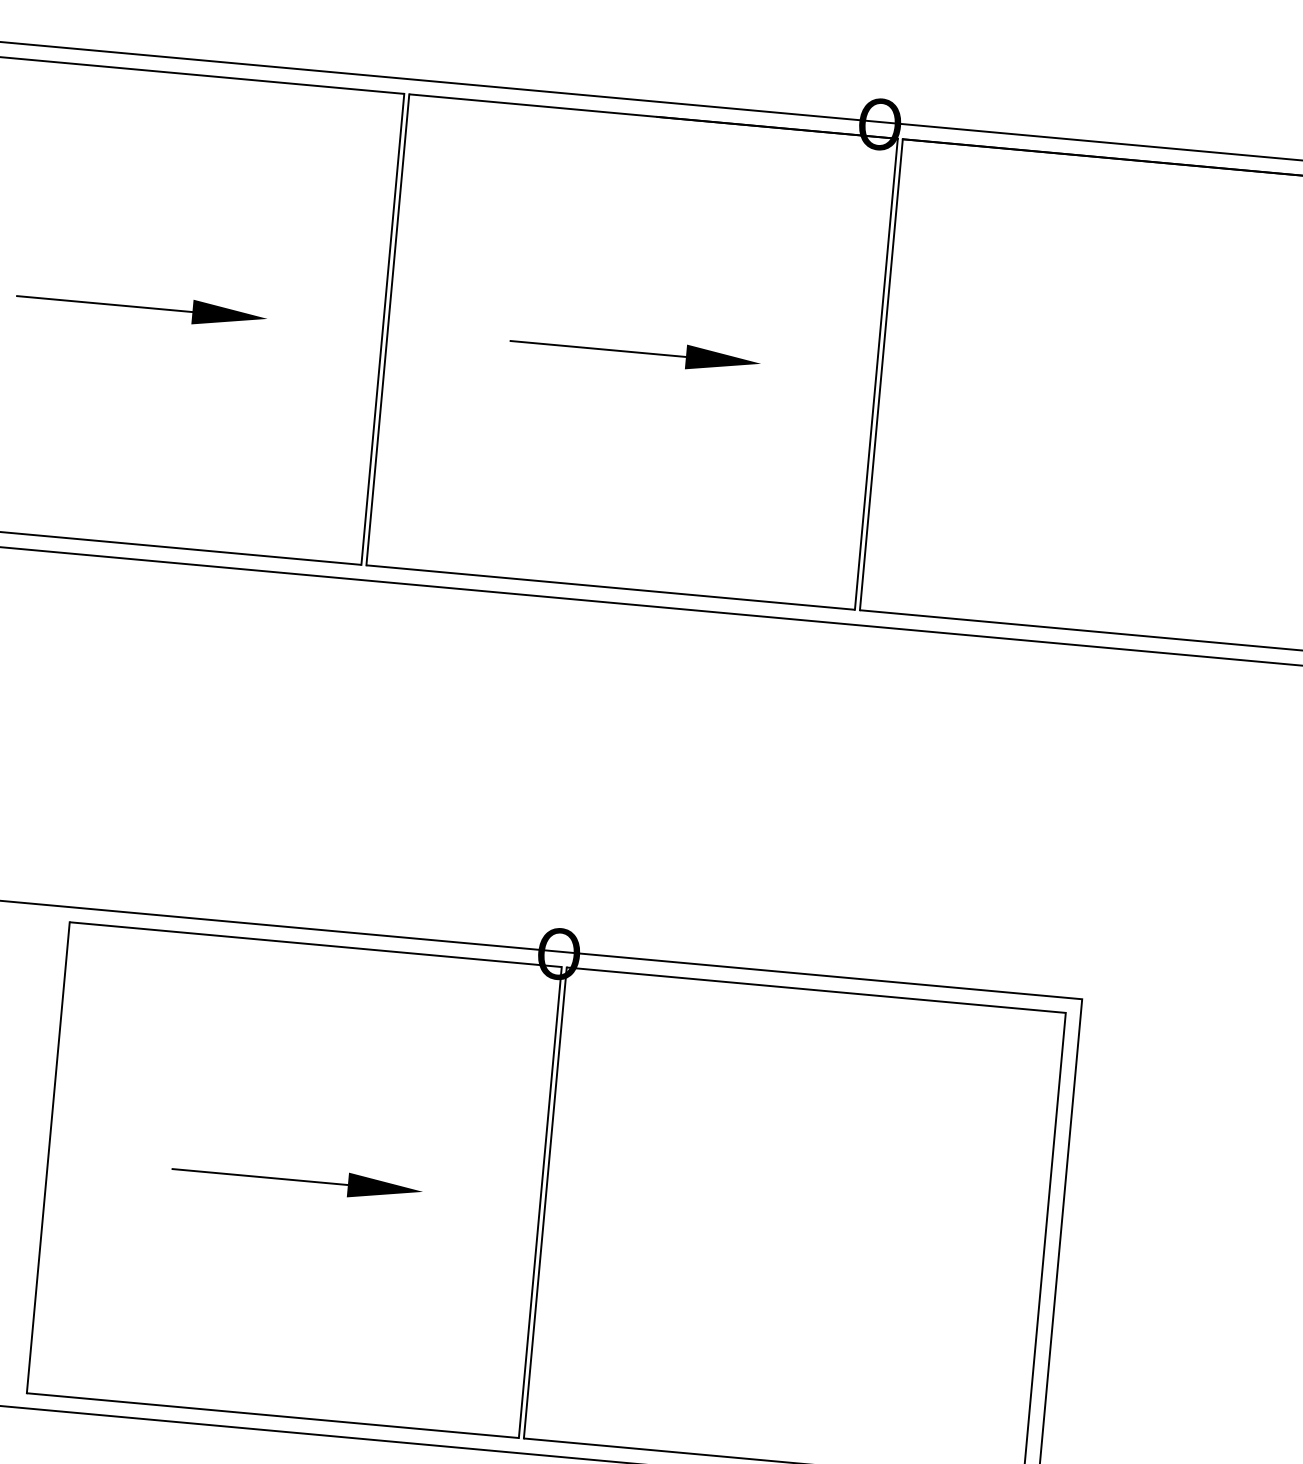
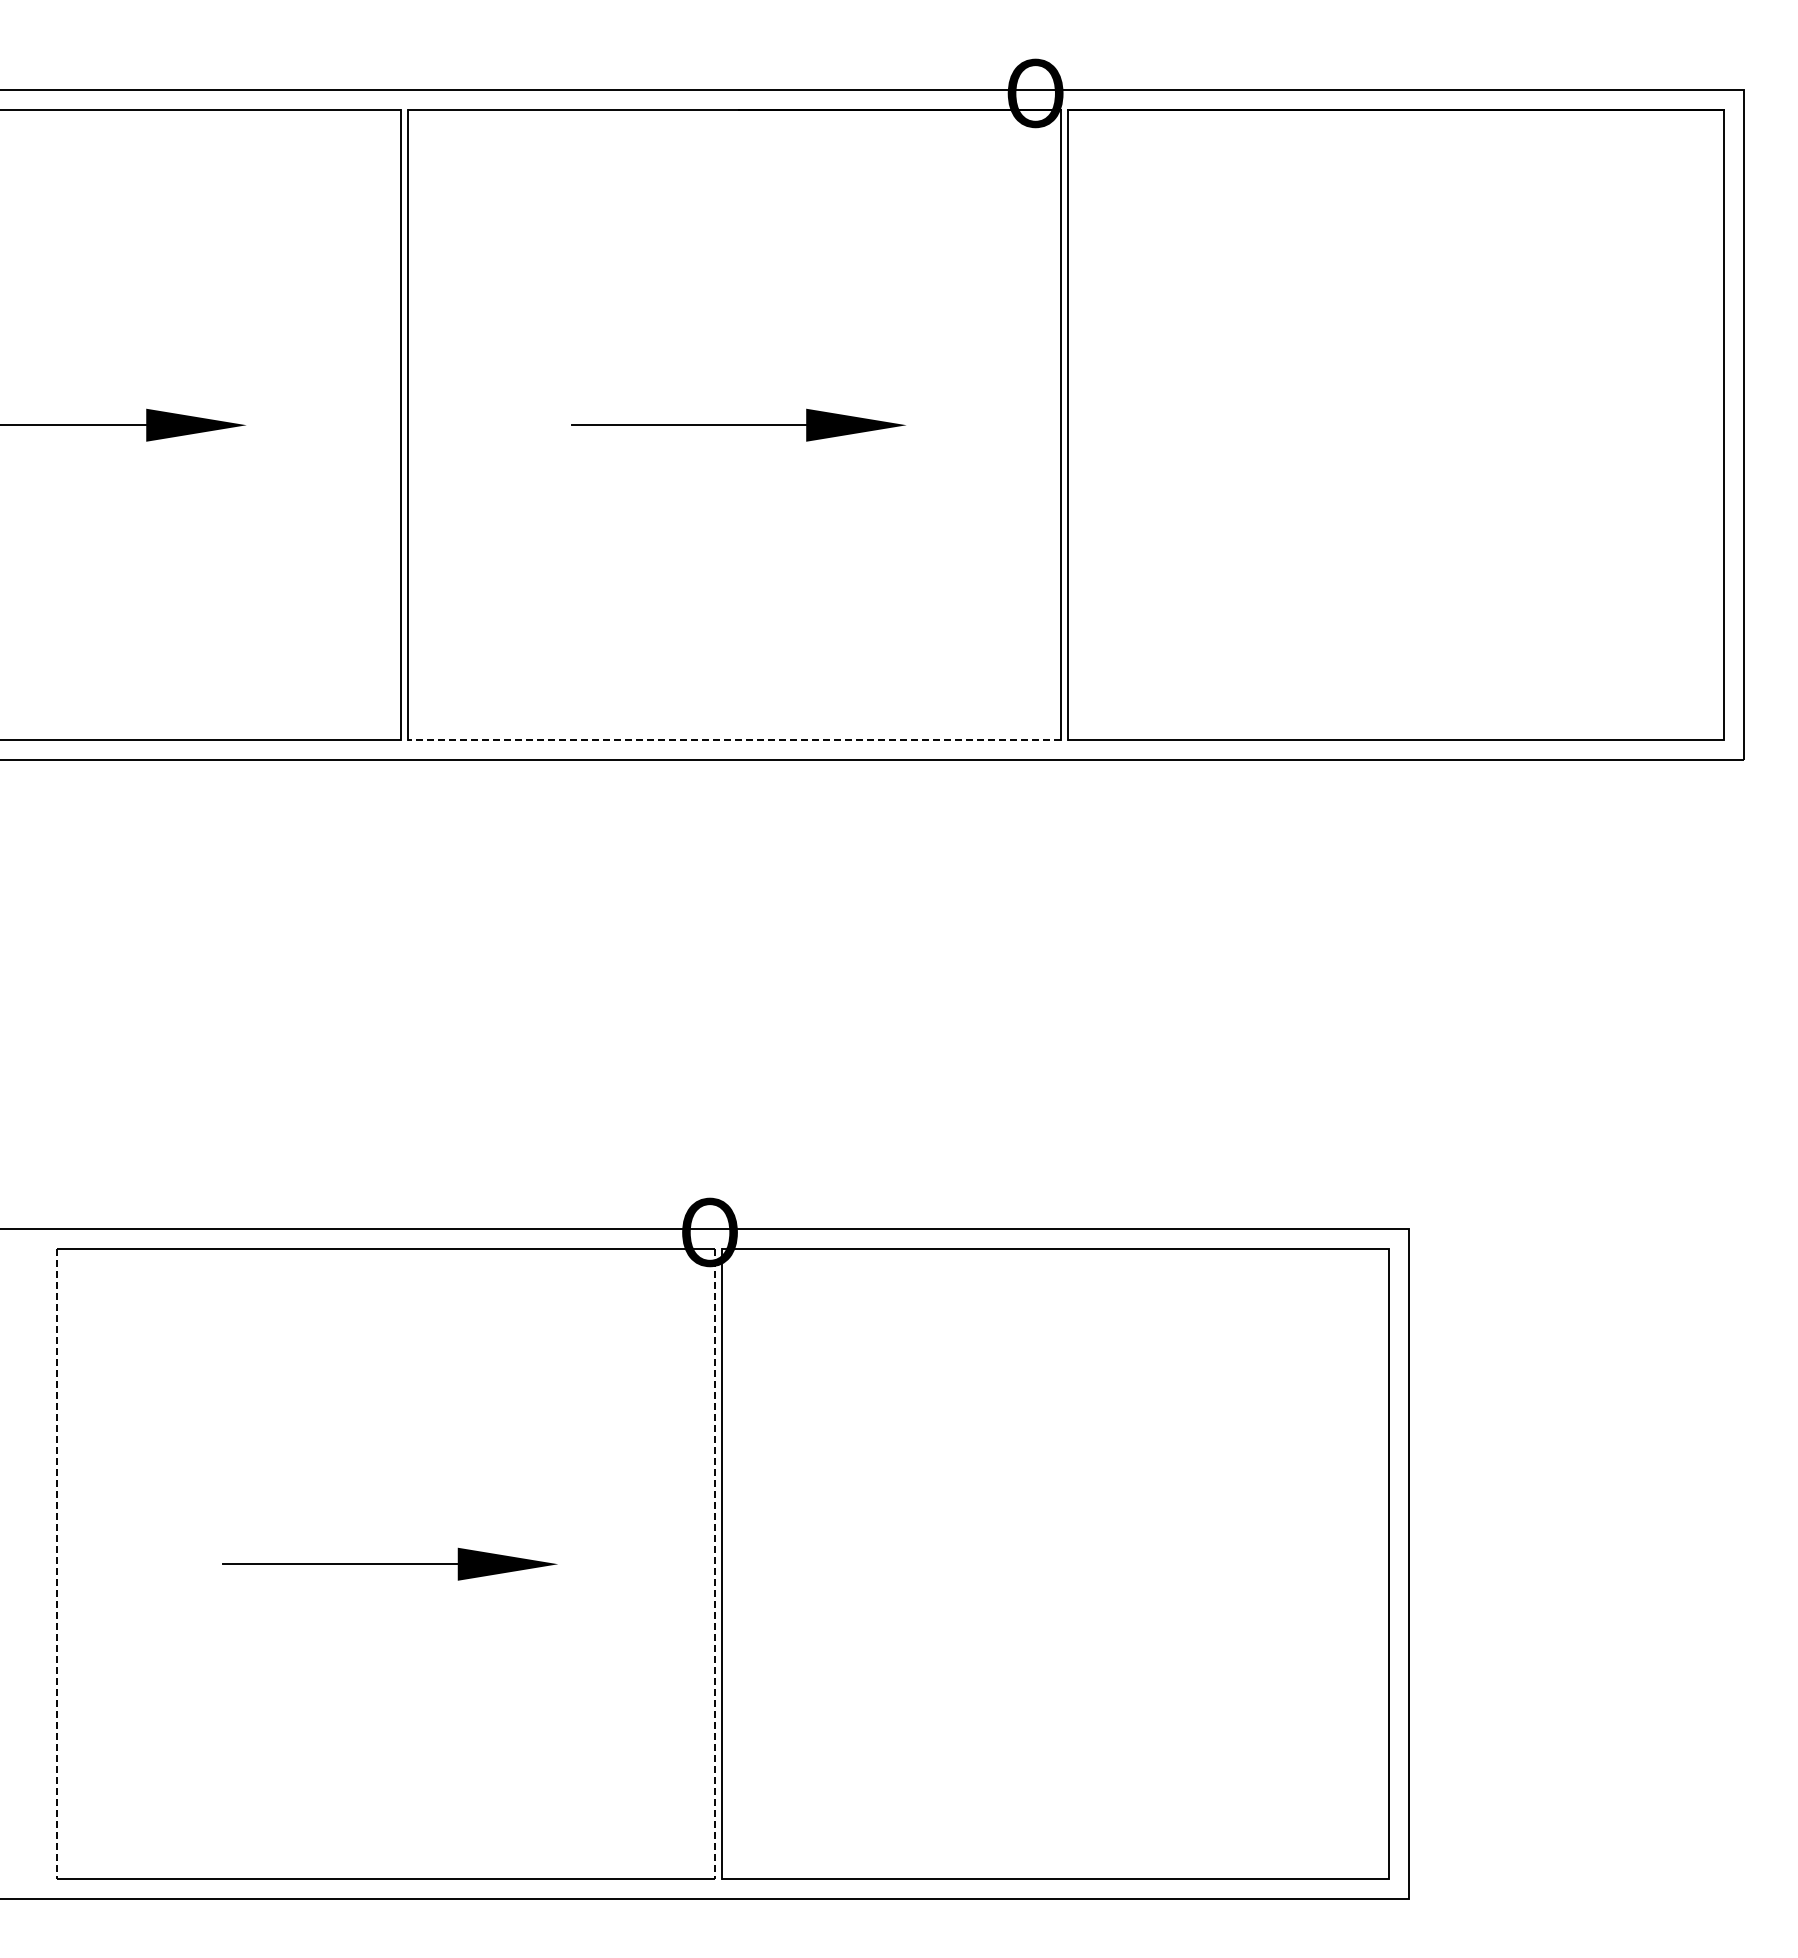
line: (610, 587) -> (734, 740), solid -> dashed
line: (48, 1157) -> (57, 1564), solid -> dashed
line: (540, 1202) -> (715, 1564), solid -> dashed

